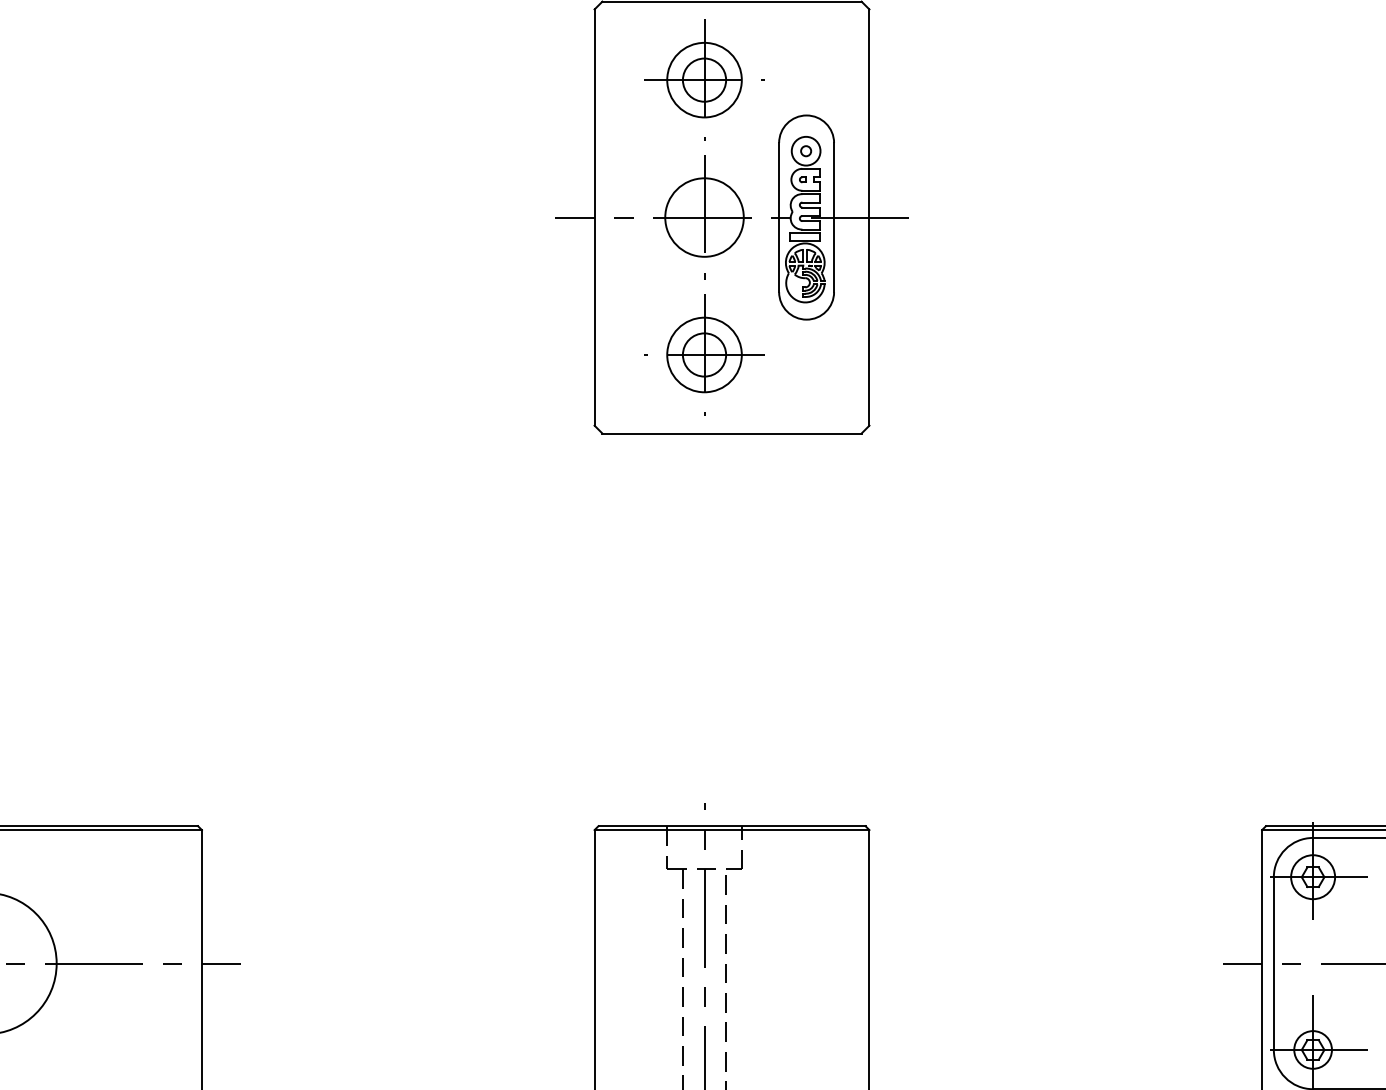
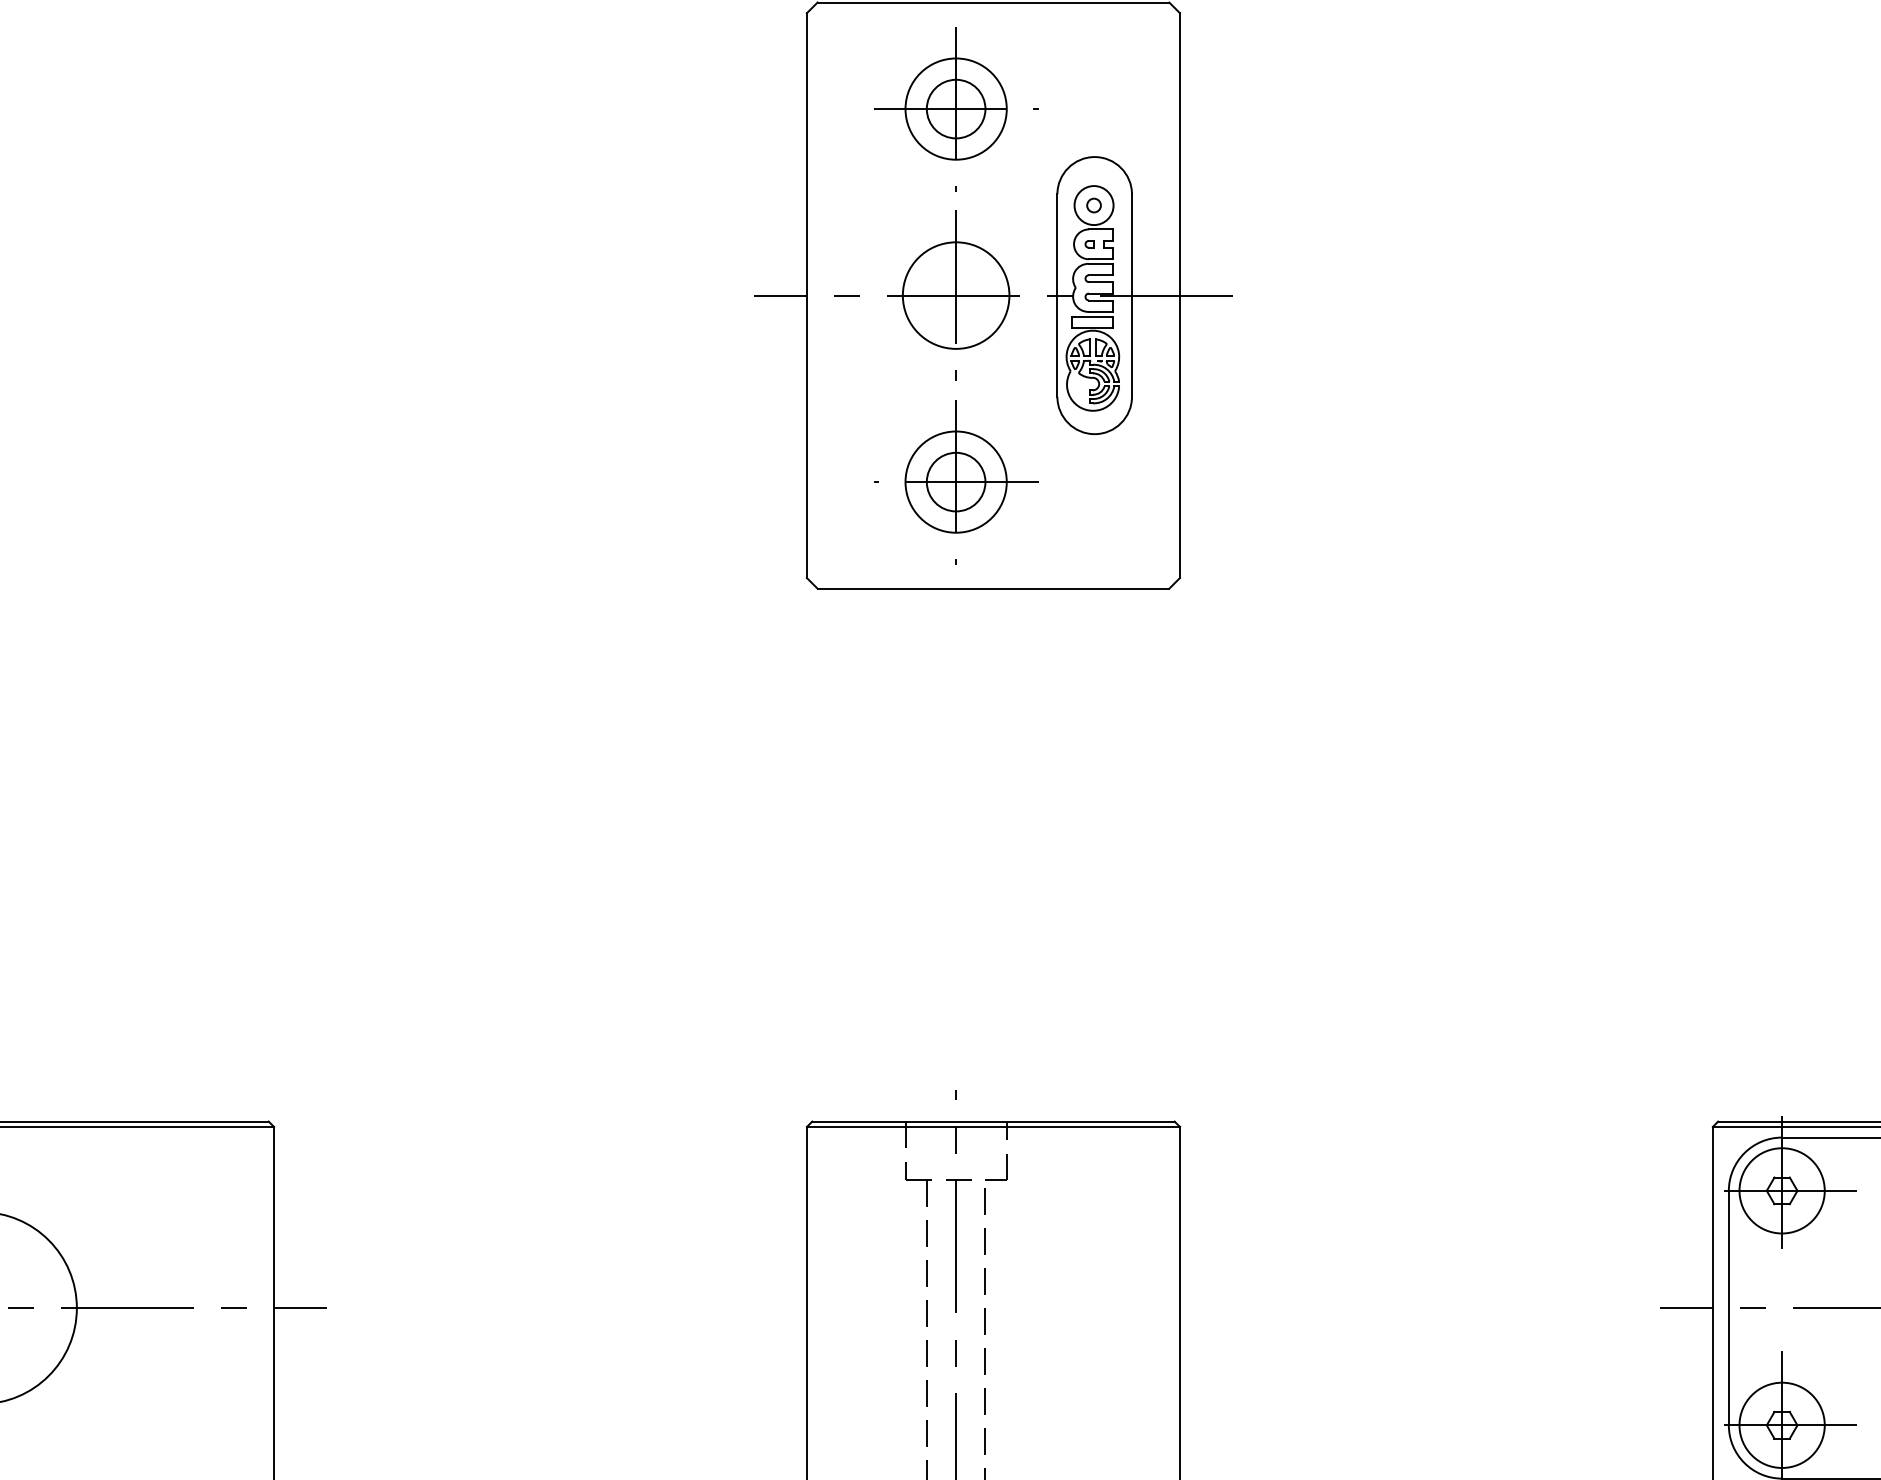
circle: (1312, 876) -> (1781, 1190), size x1.43
circle: (1312, 1049) -> (1781, 1424), size x1.67

